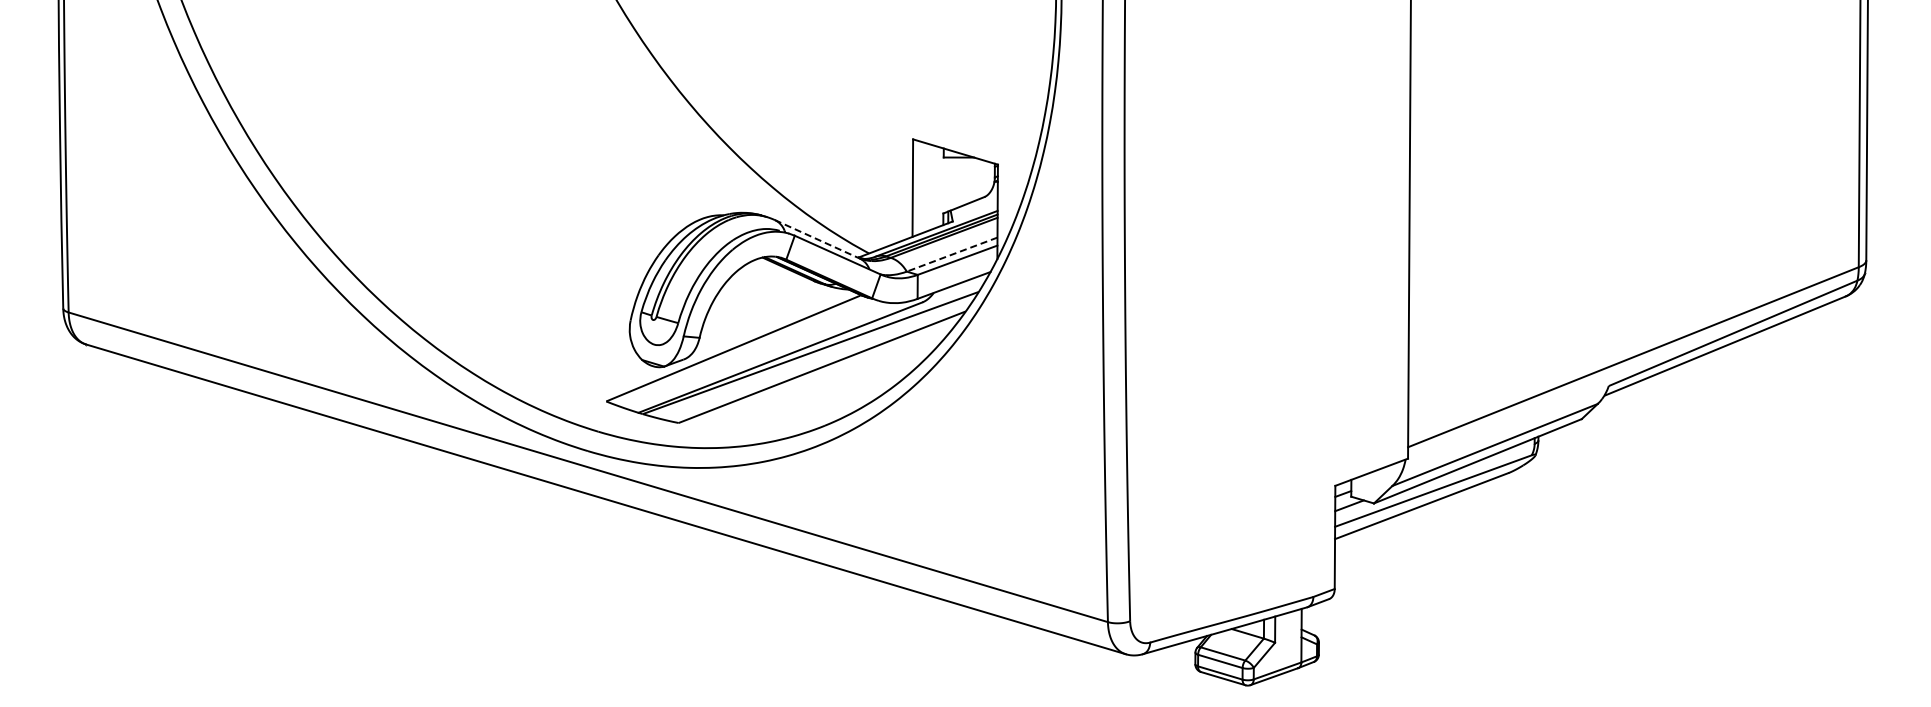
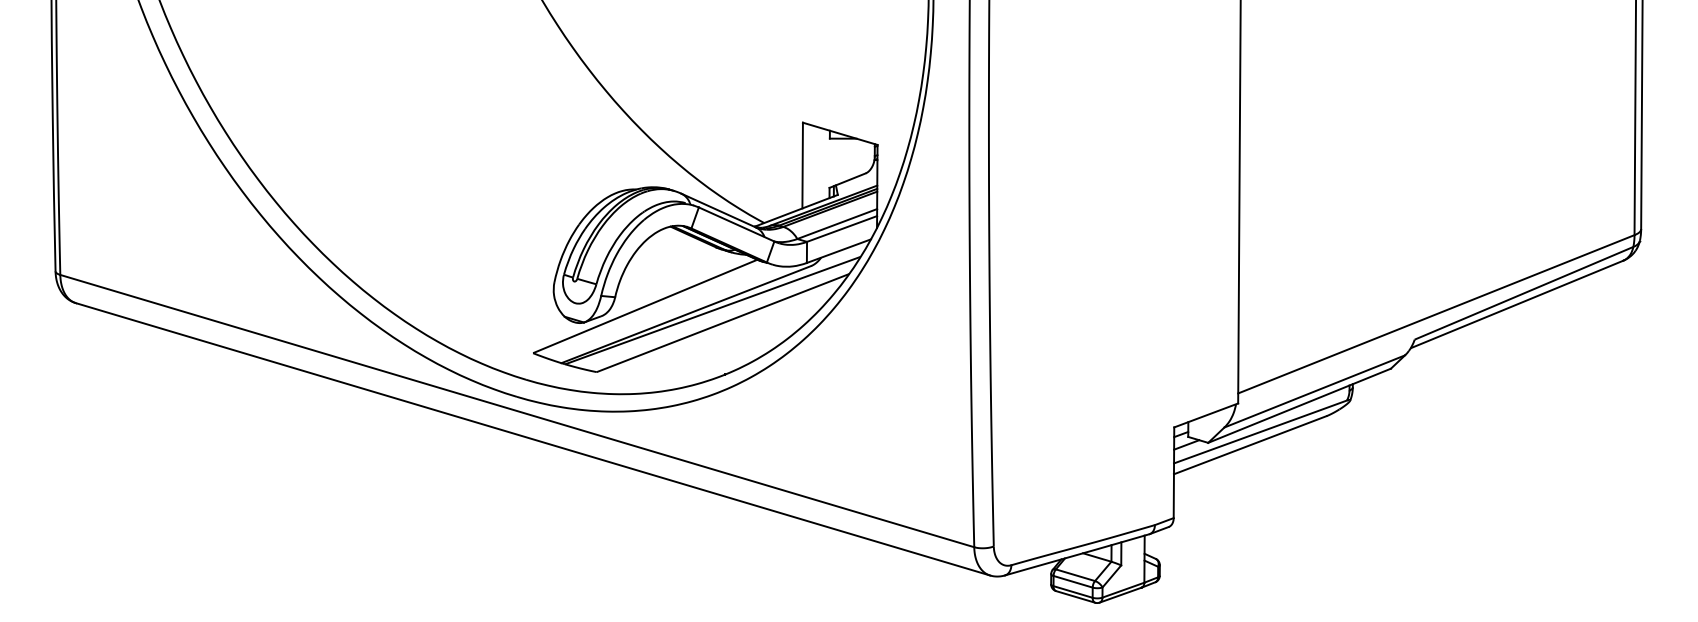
line: (817, 239) -> (718, 210), dashed -> solid
line: (951, 254) -> (836, 223), dashed -> solid

